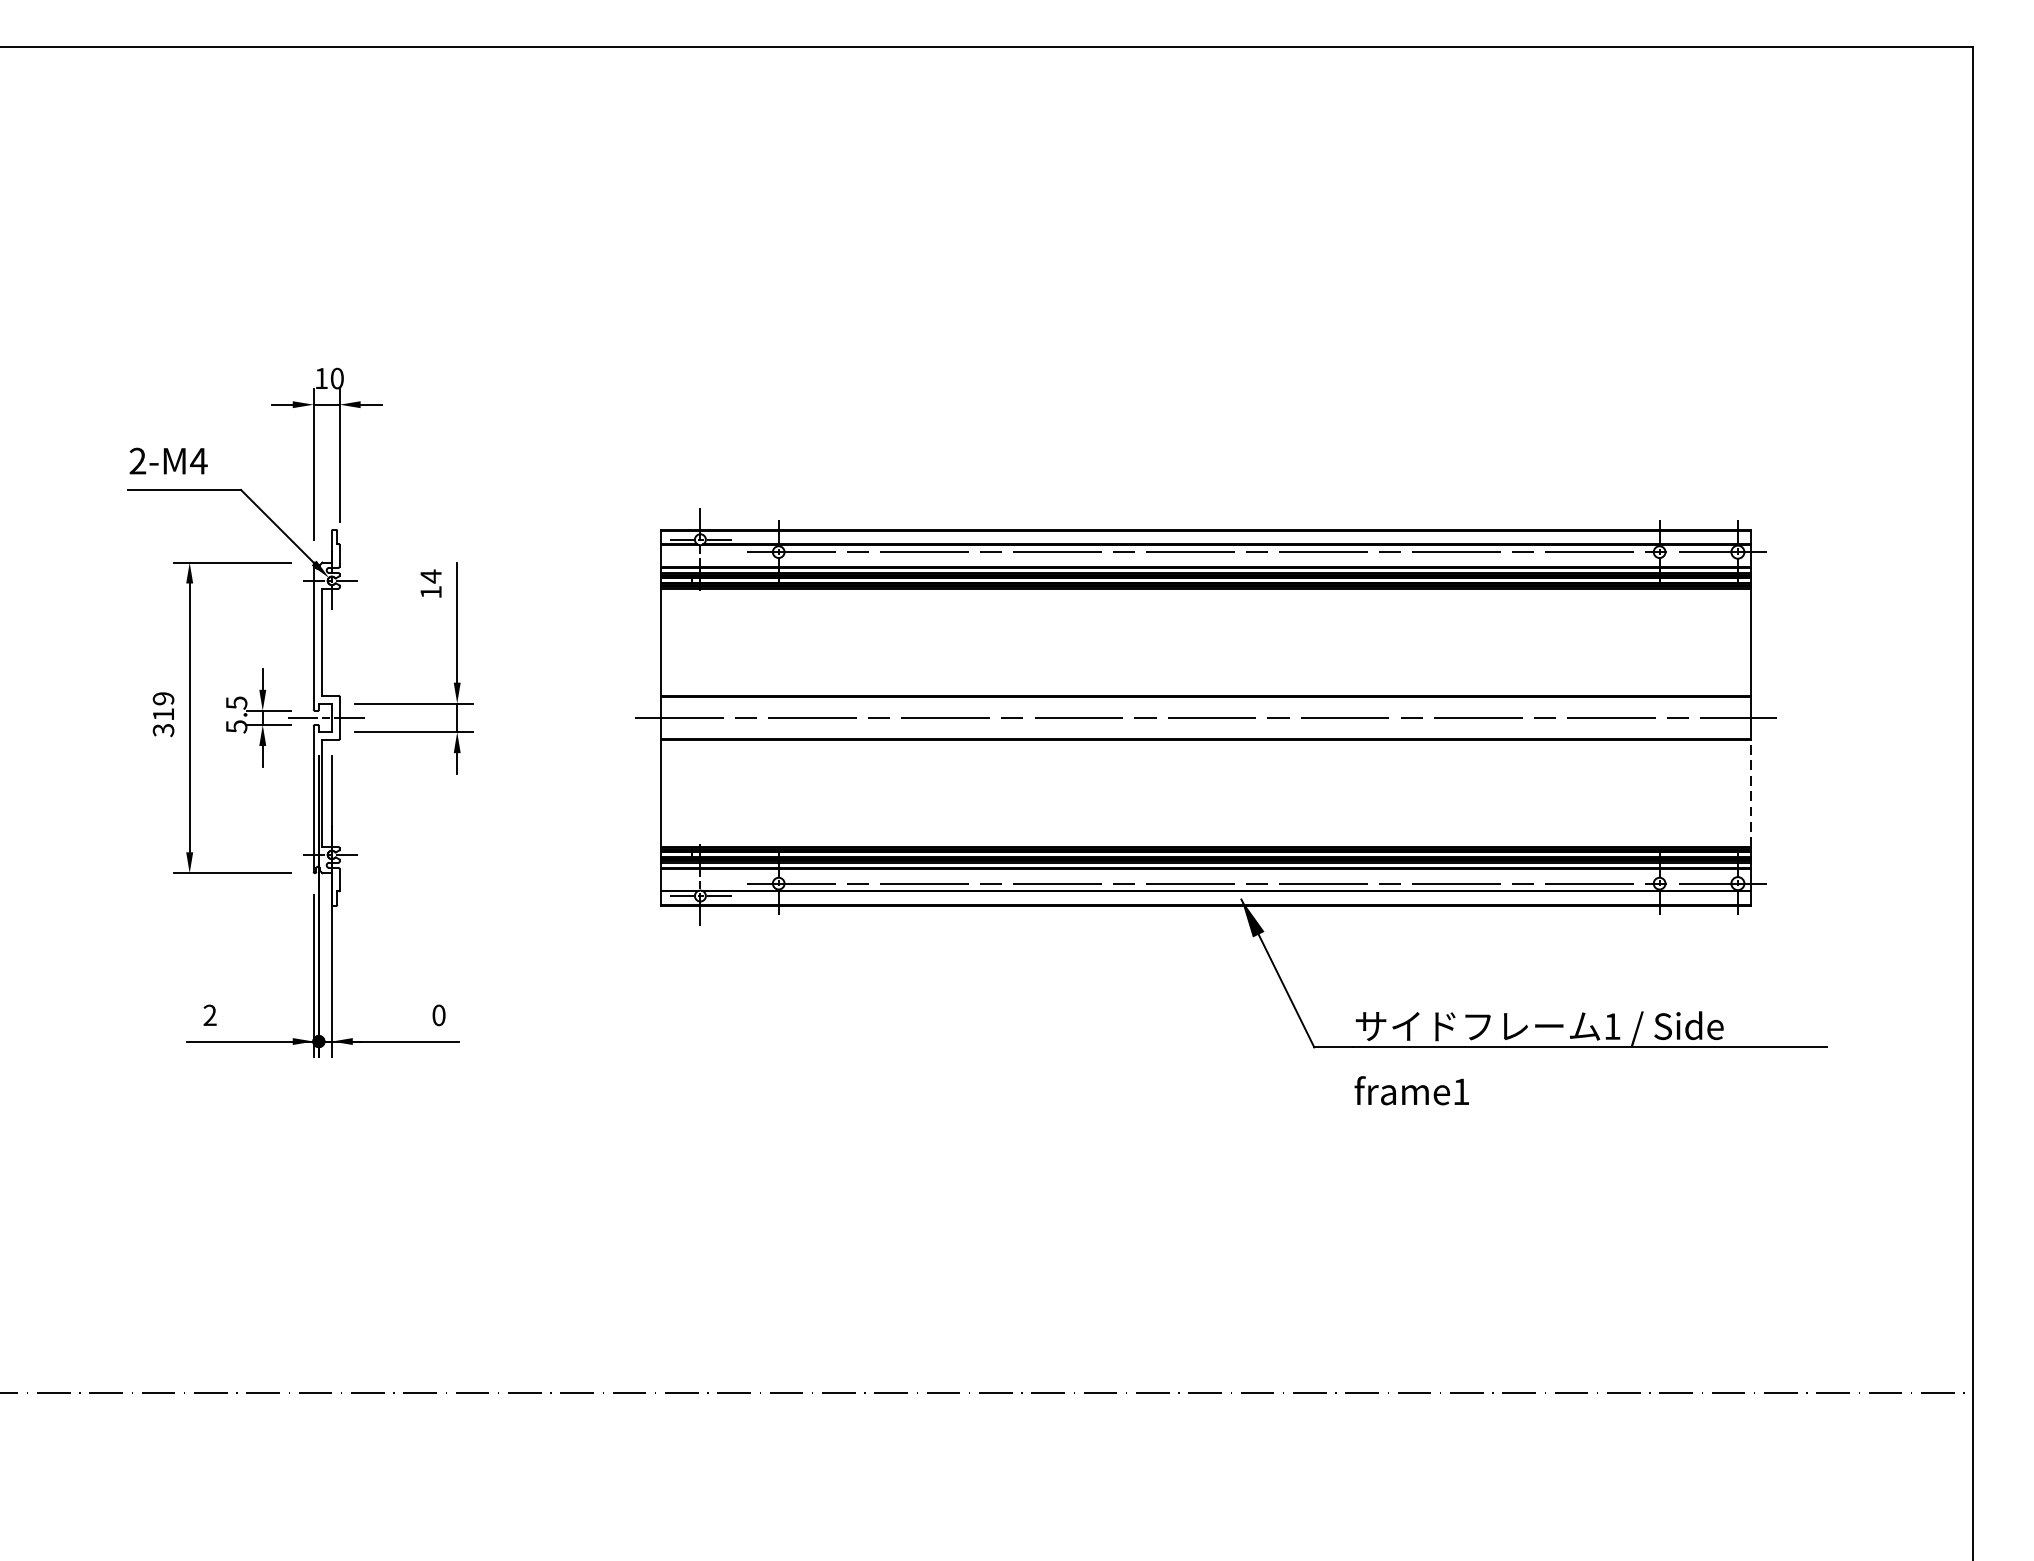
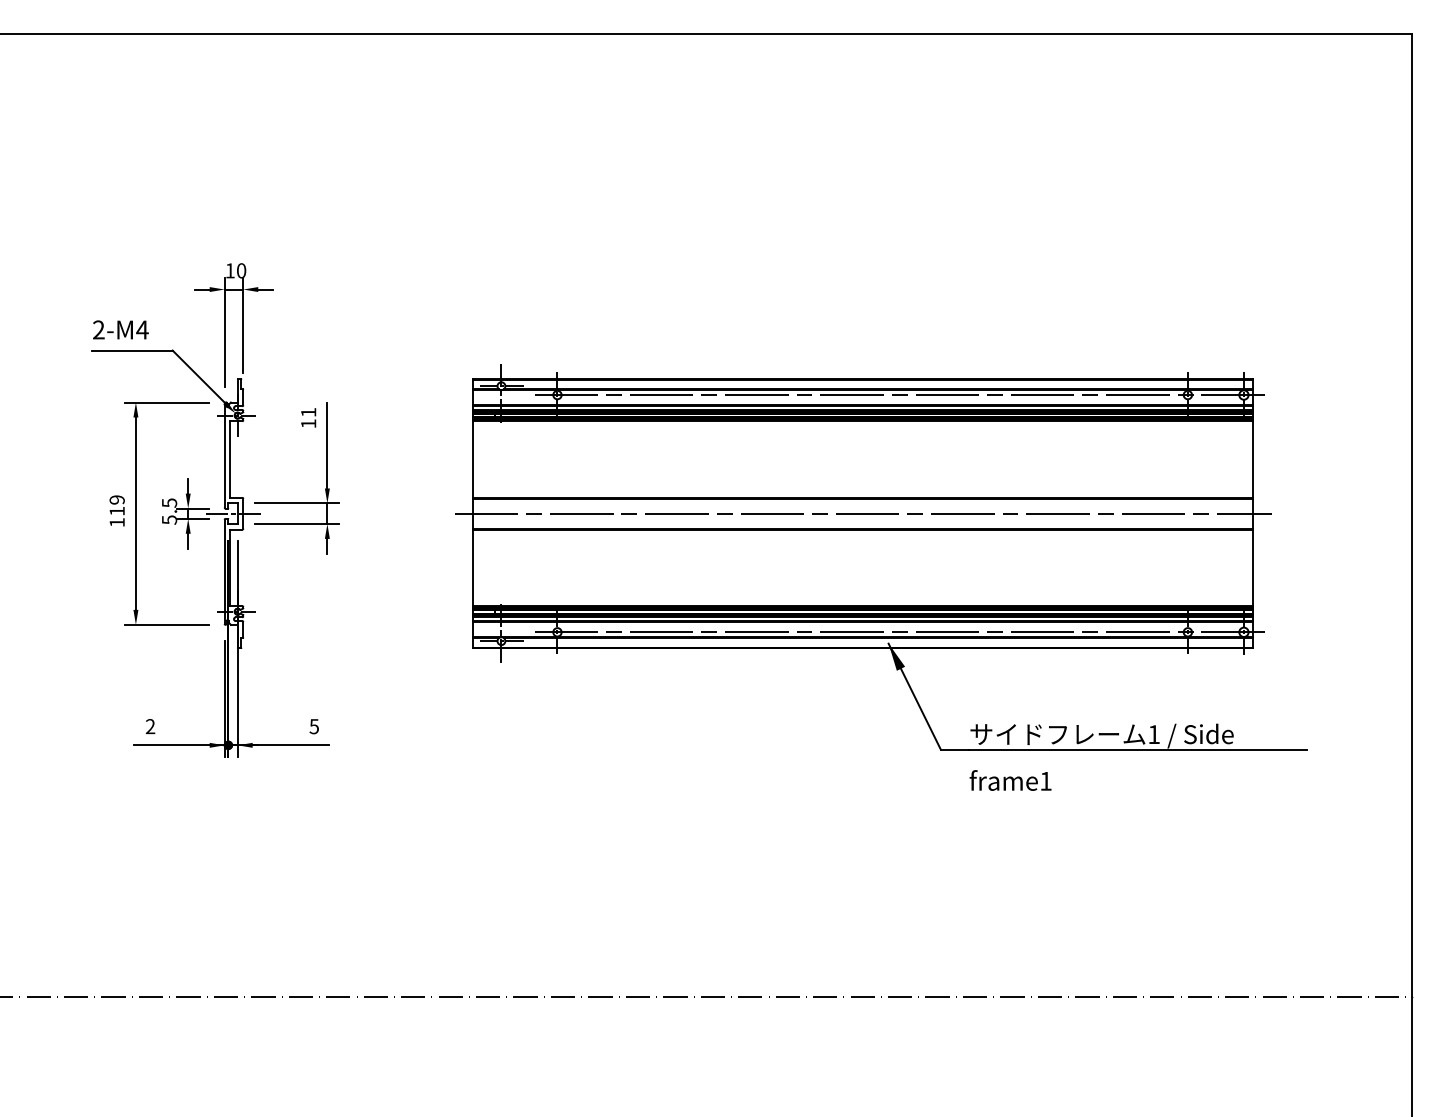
text: (430, 576) -> (308, 412), 14 -> 11
text: (162, 730) -> (116, 522), 319 -> 119
line: (1751, 793) -> (1253, 567), dashed -> solid
text: (437, 1015) -> (313, 726), 0 -> 5

